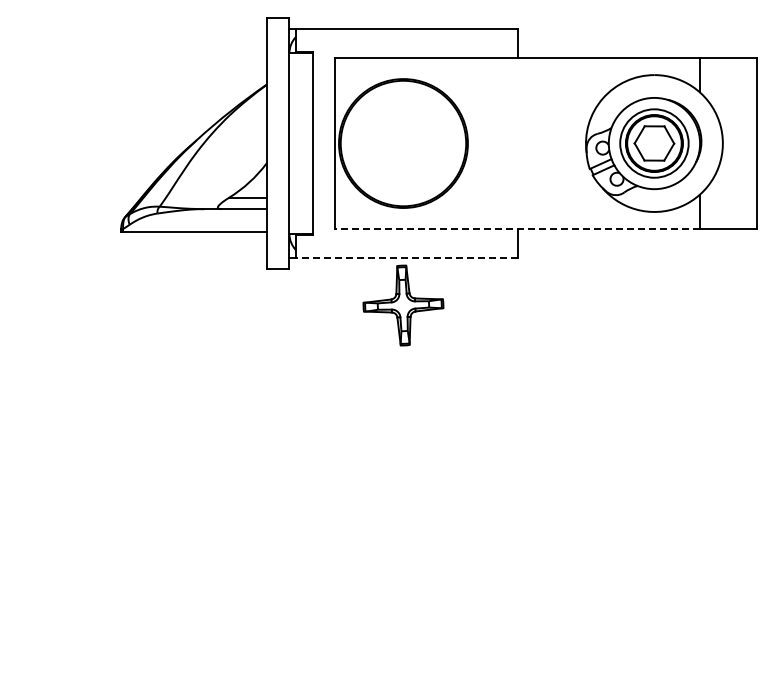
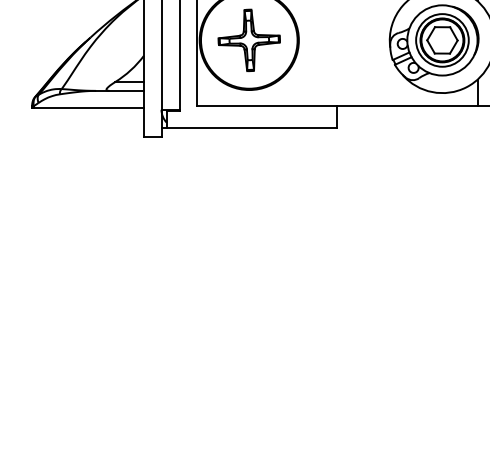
line: (517, 229) -> (337, 106), dashed -> solid
line: (406, 257) -> (251, 128), dashed -> solid
part: (403, 305) -> (249, 40), moved

